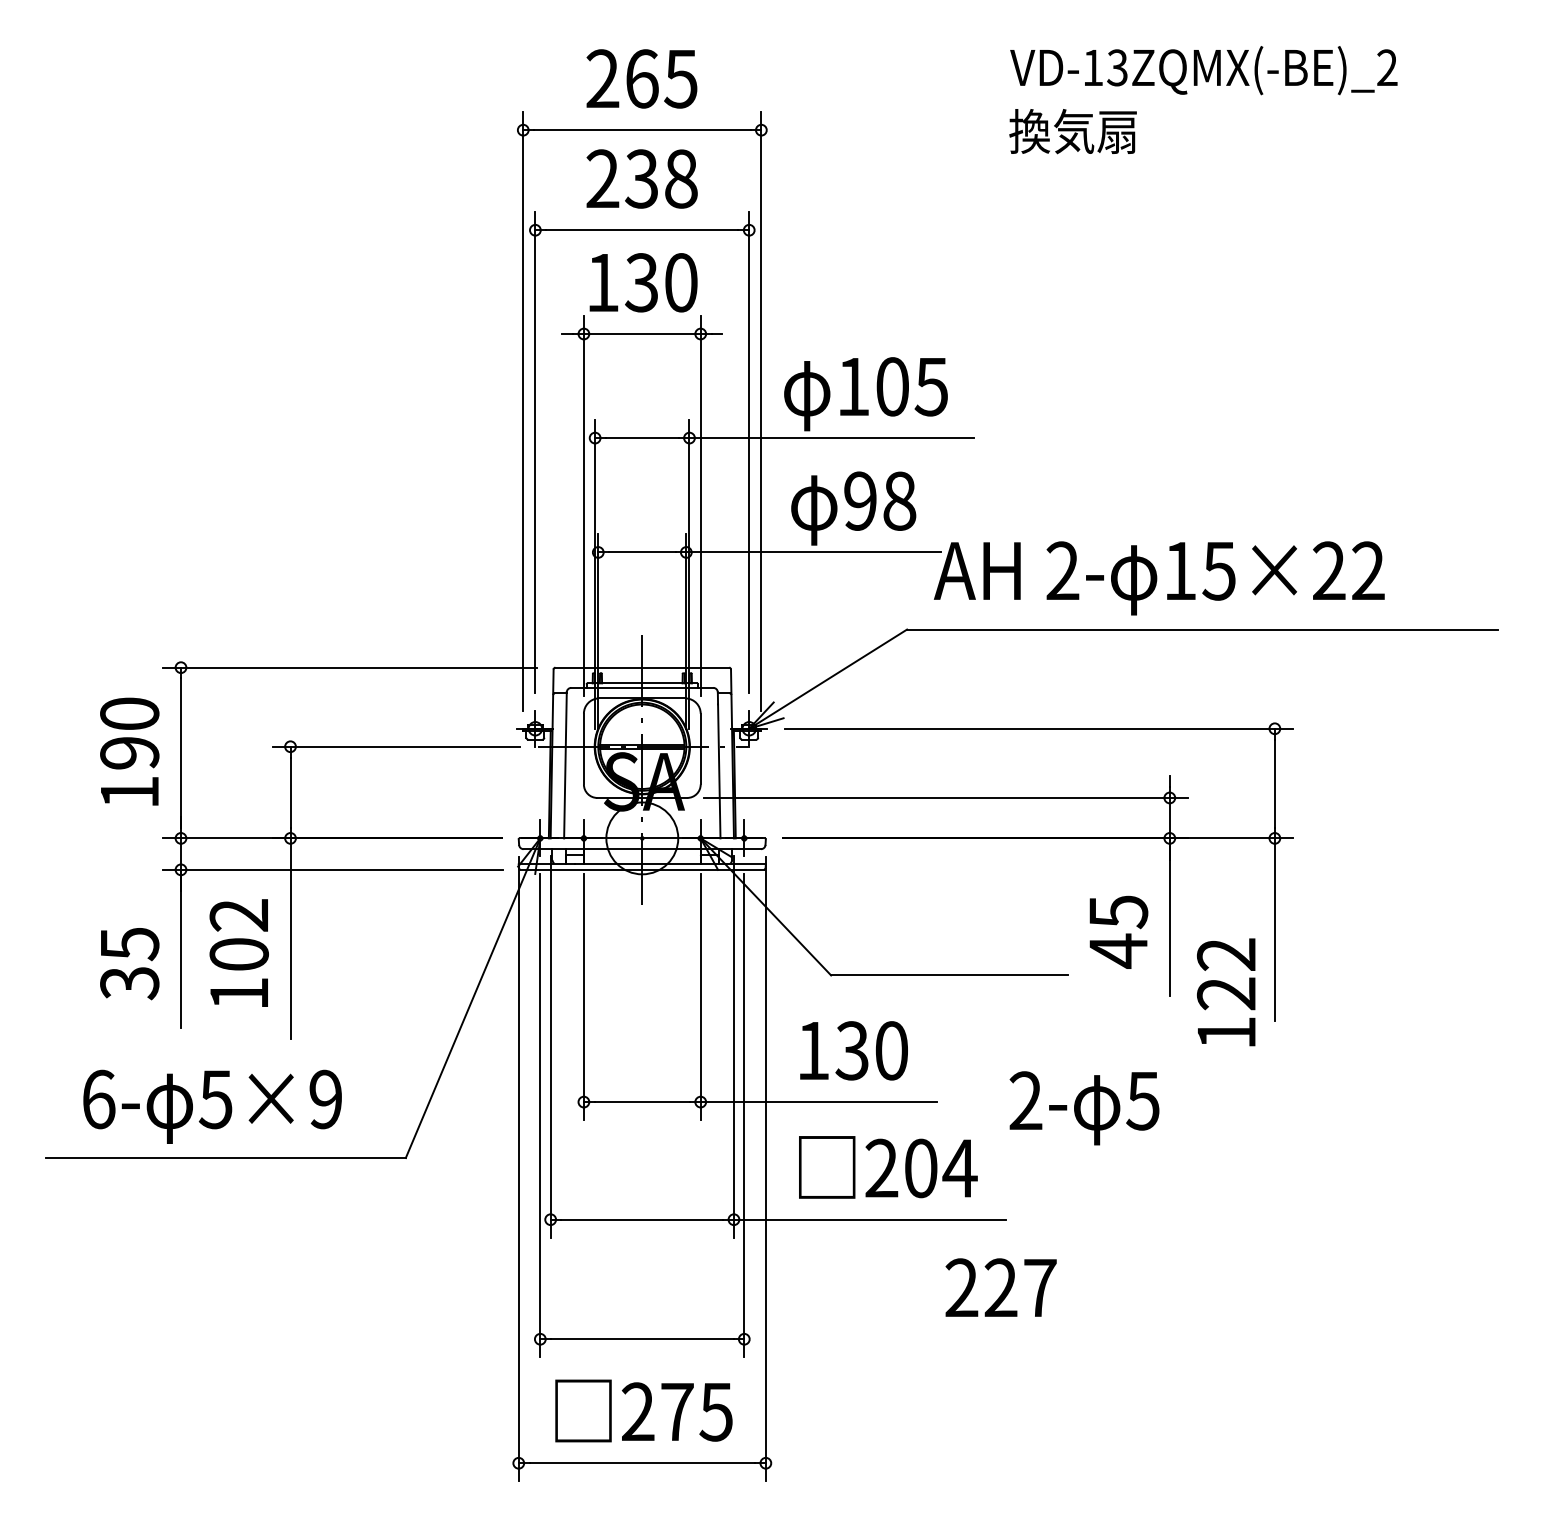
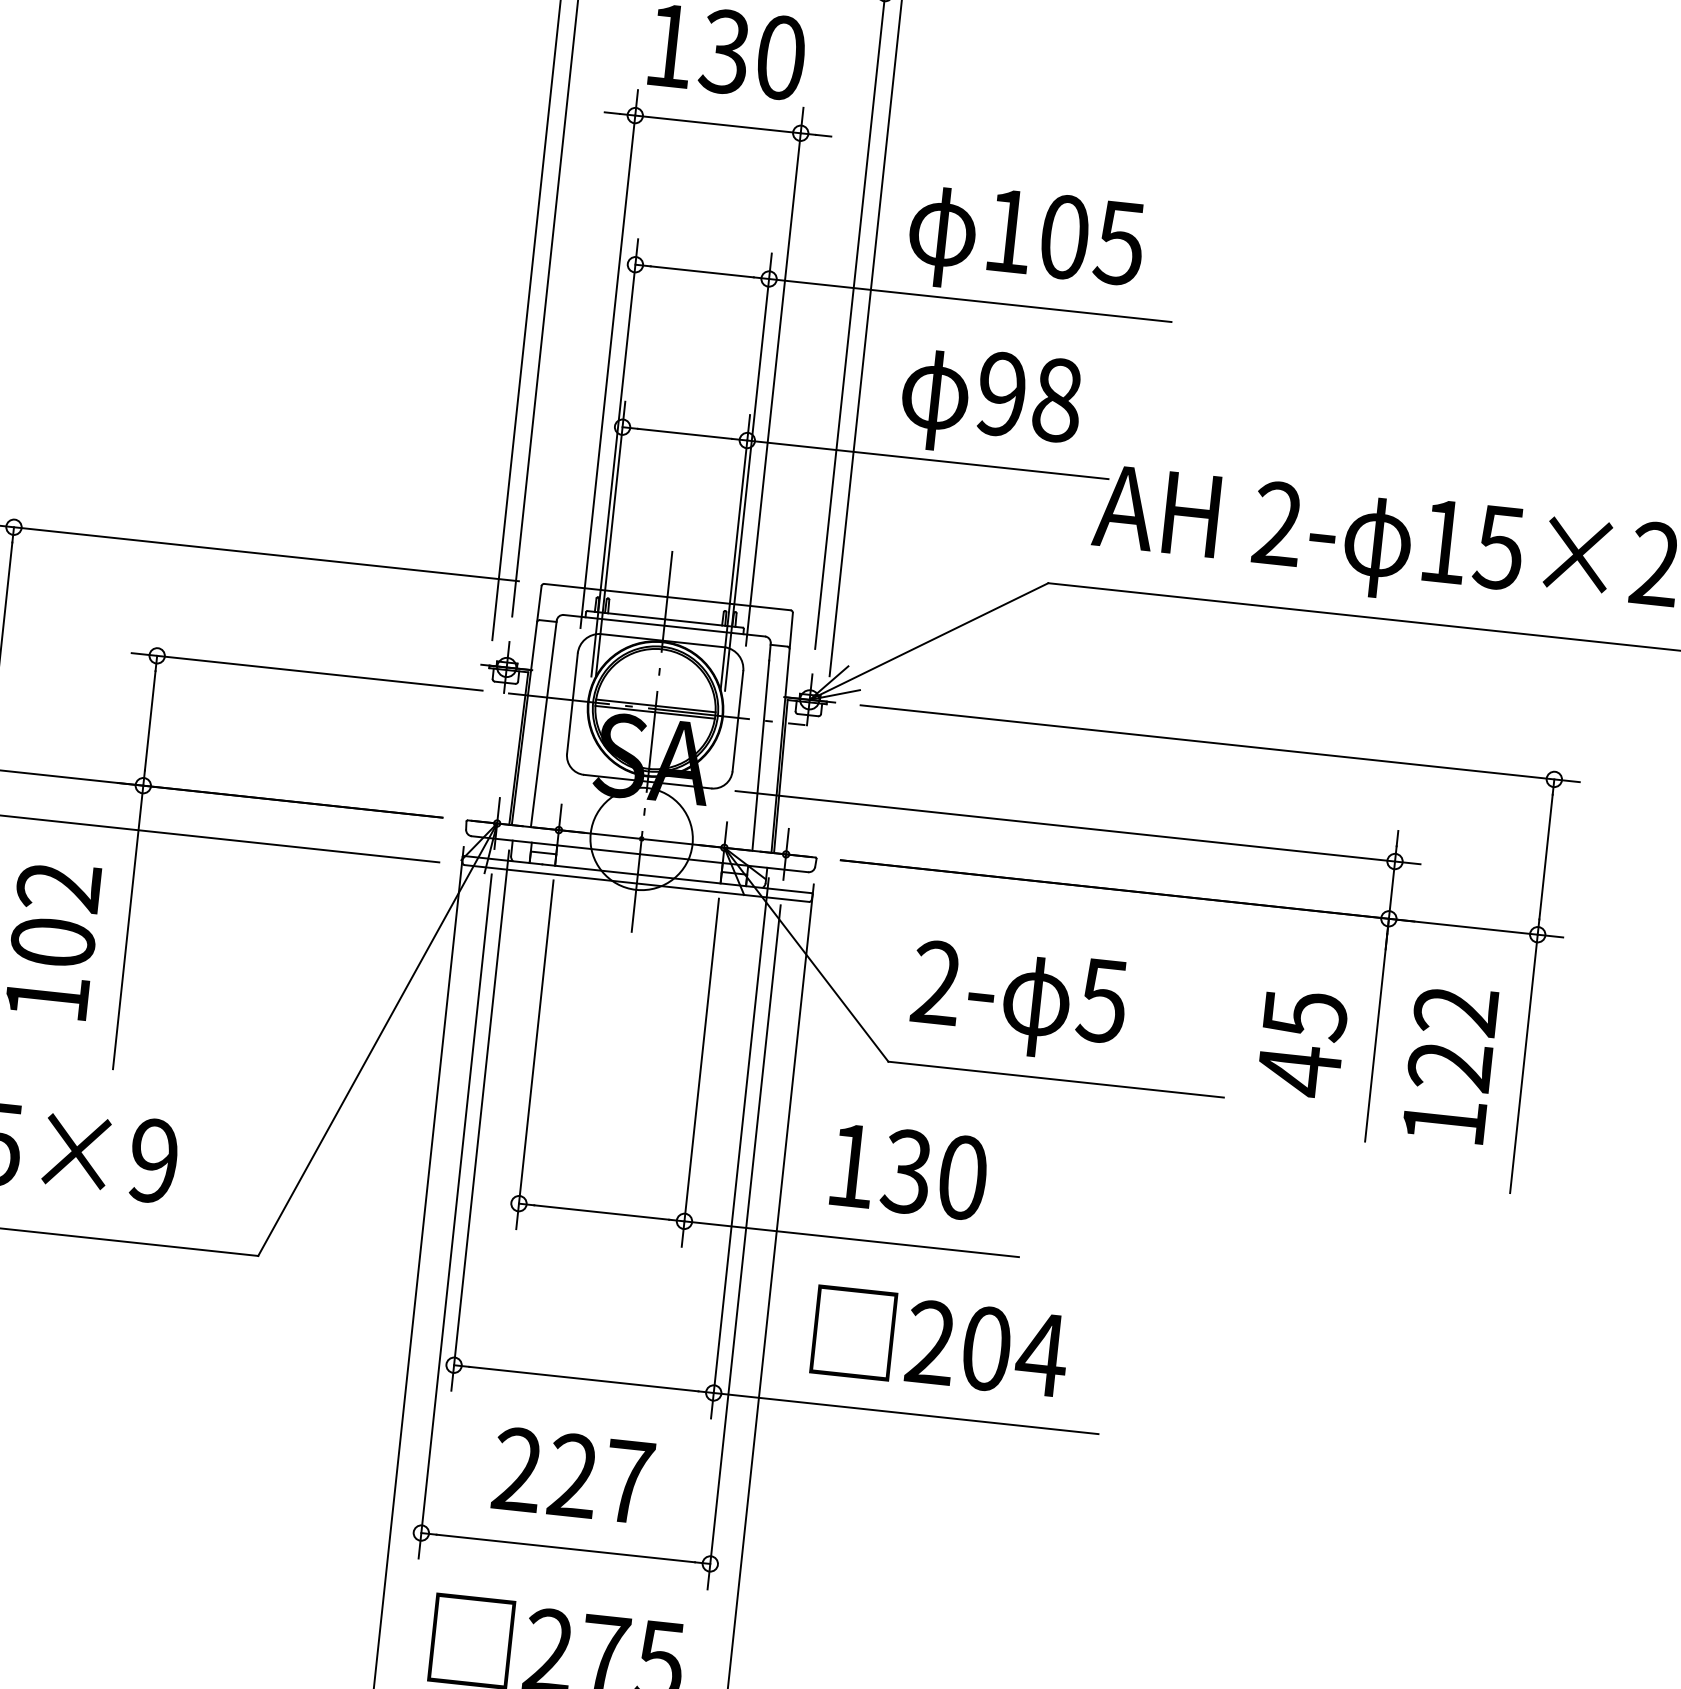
text: (1226, 992) -> (1450, 1064), moved
text: (1084, 1108) -> (1018, 1002), moved
text: (1000, 1287) -> (572, 1475), moved

